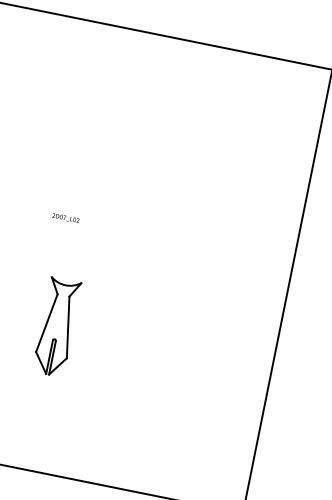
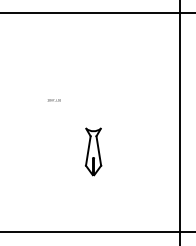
text: (64, 218) -> (53, 100), moved
part: (57, 326) -> (93, 151), moved

